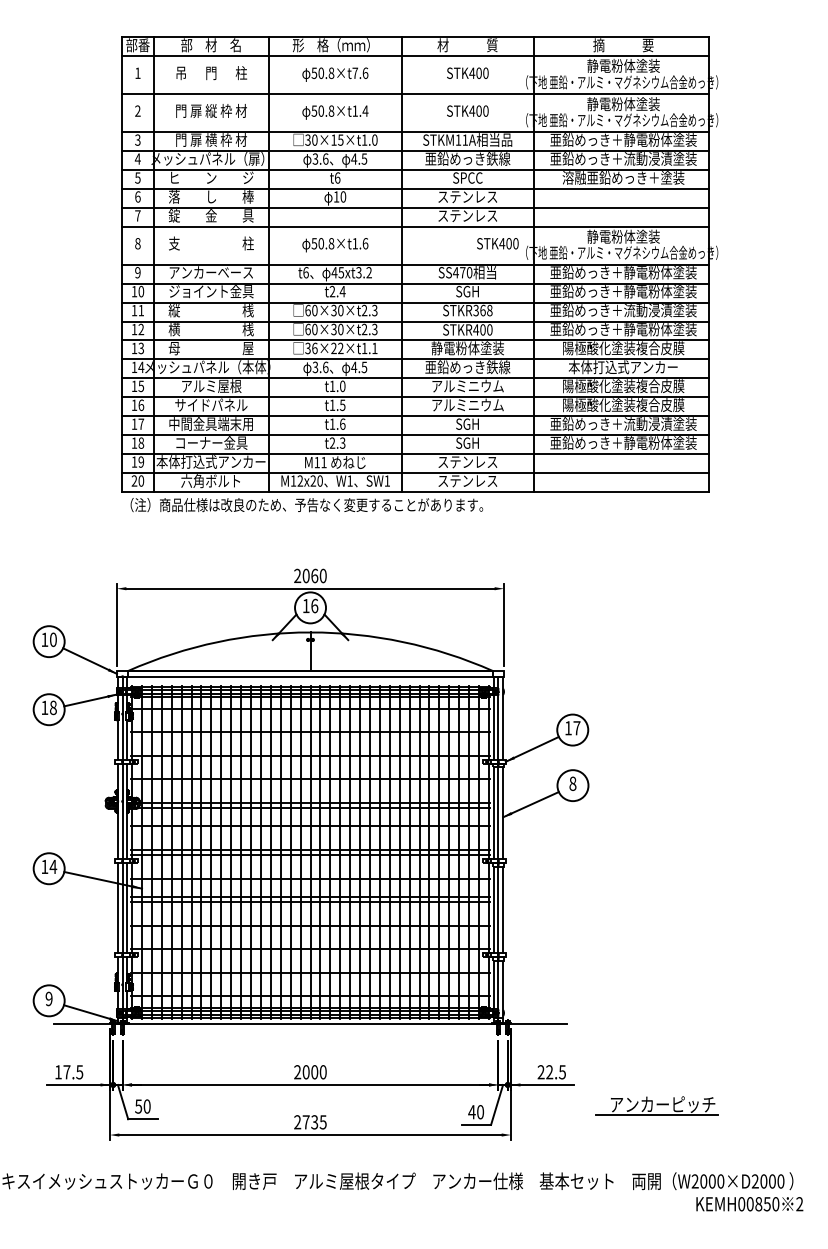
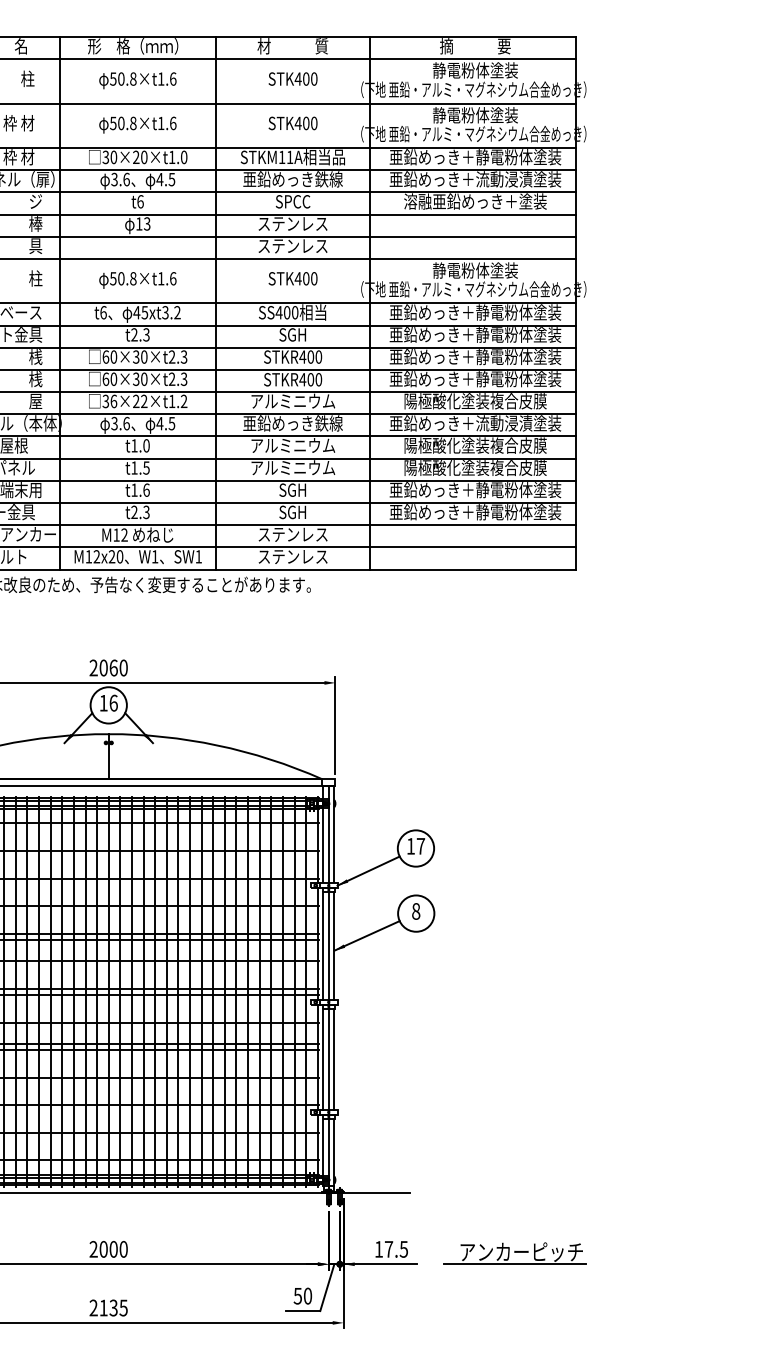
text: (355, 72) -> (161, 78), 50.8×t7.6 -> 50.8×t1.6
text: (365, 110) -> (173, 122), 50.8×t1.4 -> 50.8×t1.6
text: (337, 139) -> (140, 156), 30×15×t1.0 -> 30×20×t1.0
text: (343, 196) -> (147, 223), 10 -> 13
text: (497, 243) -> (292, 278), moved
text: (462, 272) -> (286, 312), SS470 -> SS400
text: (342, 291) -> (146, 334), t2.4 -> t2.3
text: (482, 310) -> (310, 356), STKR368 -> STKR400
text: (648, 310) -> (504, 356), 亜鉛めっき＋流動浸漬塗装 -> 亜鉛めっき＋静電粉体塗装
text: (374, 347) -> (183, 400), 36×22×t1.1 -> 36×22×t1.2
text: (467, 348) -> (292, 401), 静電粉体塗装 -> アルミニウム
text: (623, 367) -> (475, 423), 本体打込式アンカー -> 亜鉛めっき＋流動浸漬塗装
text: (648, 424) -> (504, 490), 亜鉛めっき＋流動浸漬塗装 -> 亜鉛めっき＋静電粉体塗装
text: (323, 462) -> (123, 535), M11 -> M12
text: (545, 1072) -> (384, 1249), 22.5 -> 17.5
part: (656, 1105) -> (514, 1253), moved
text: (471, 1112) -> (297, 1296), 40 -> 50
text: (305, 1122) -> (102, 1308), 2735 -> 2135

